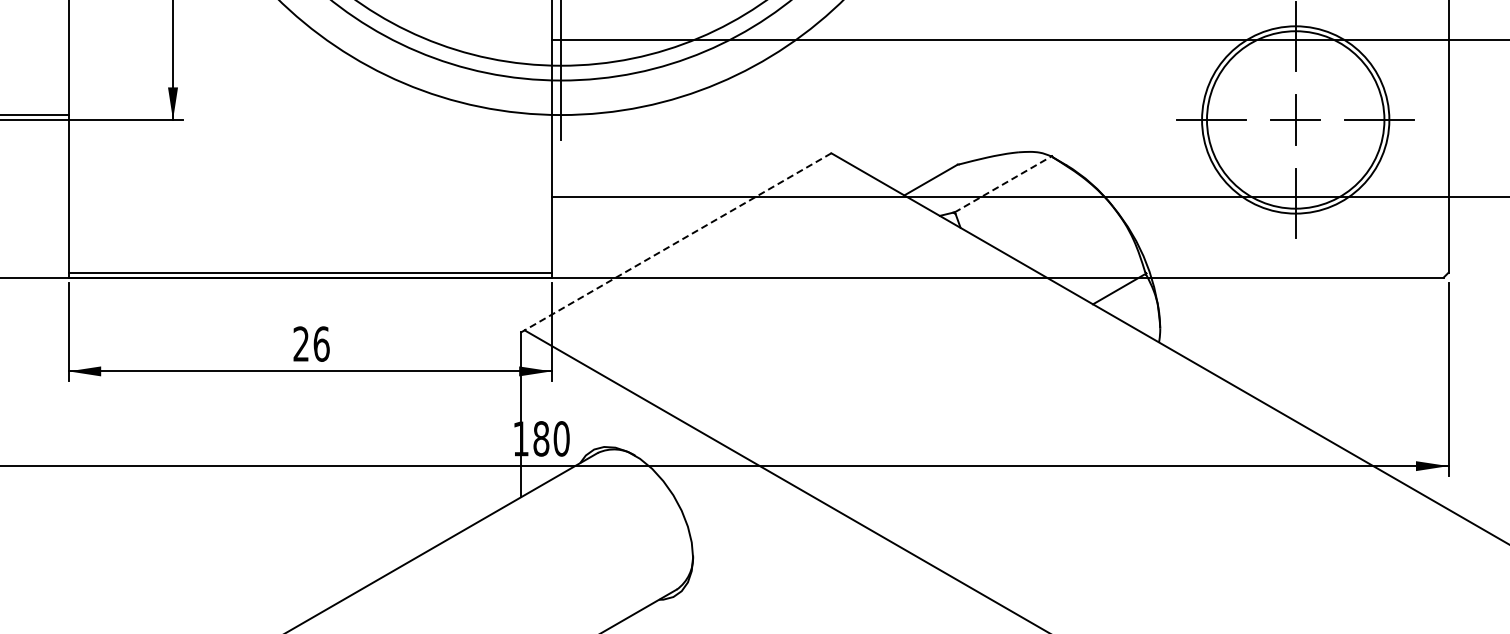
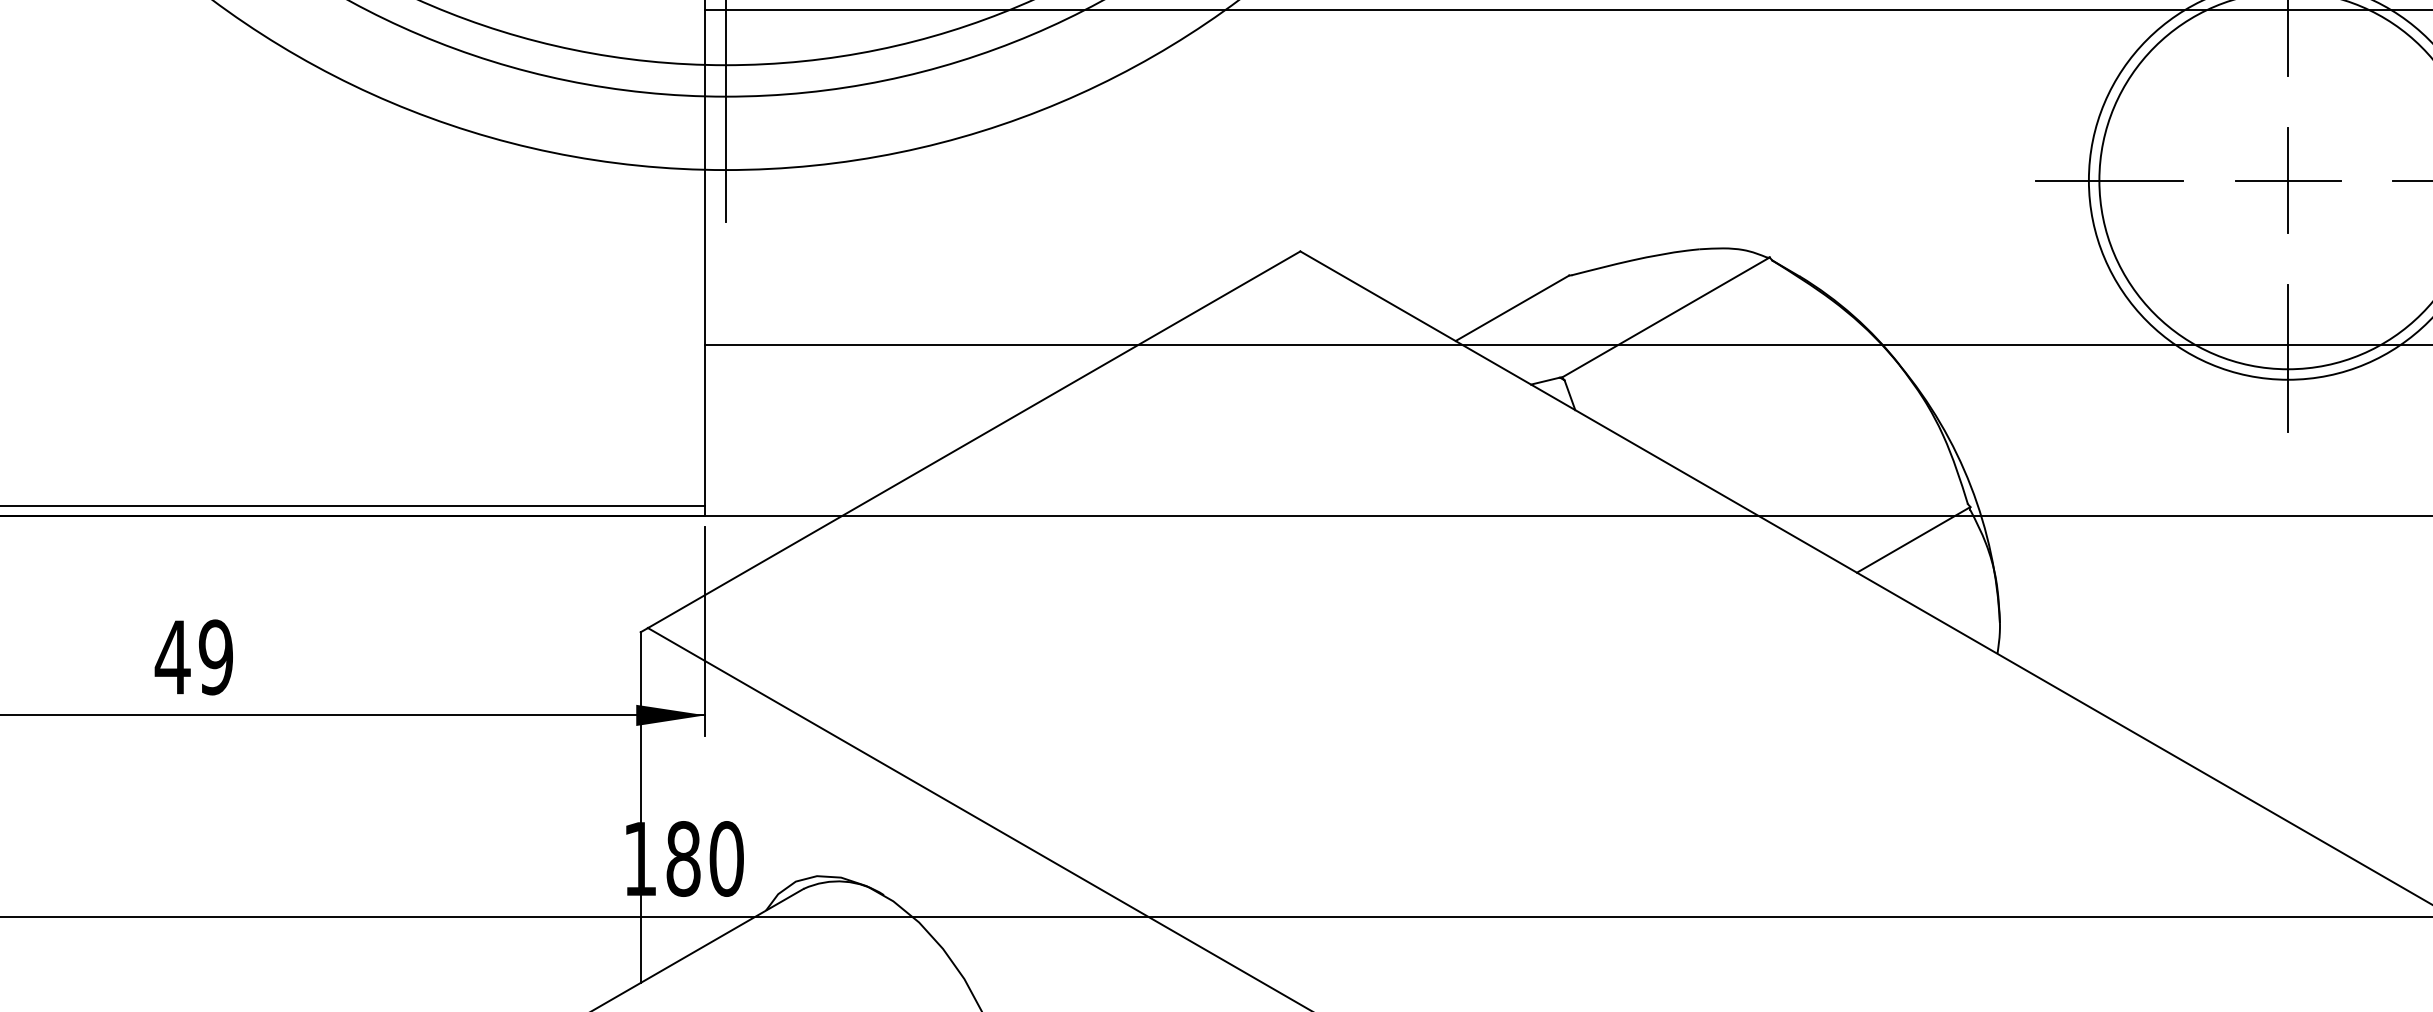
line: (1003, 184) -> (1666, 317), dashed -> solid
line: (677, 242) -> (973, 441), dashed -> solid
text: (310, 343) -> (192, 656), 26 -> 49

